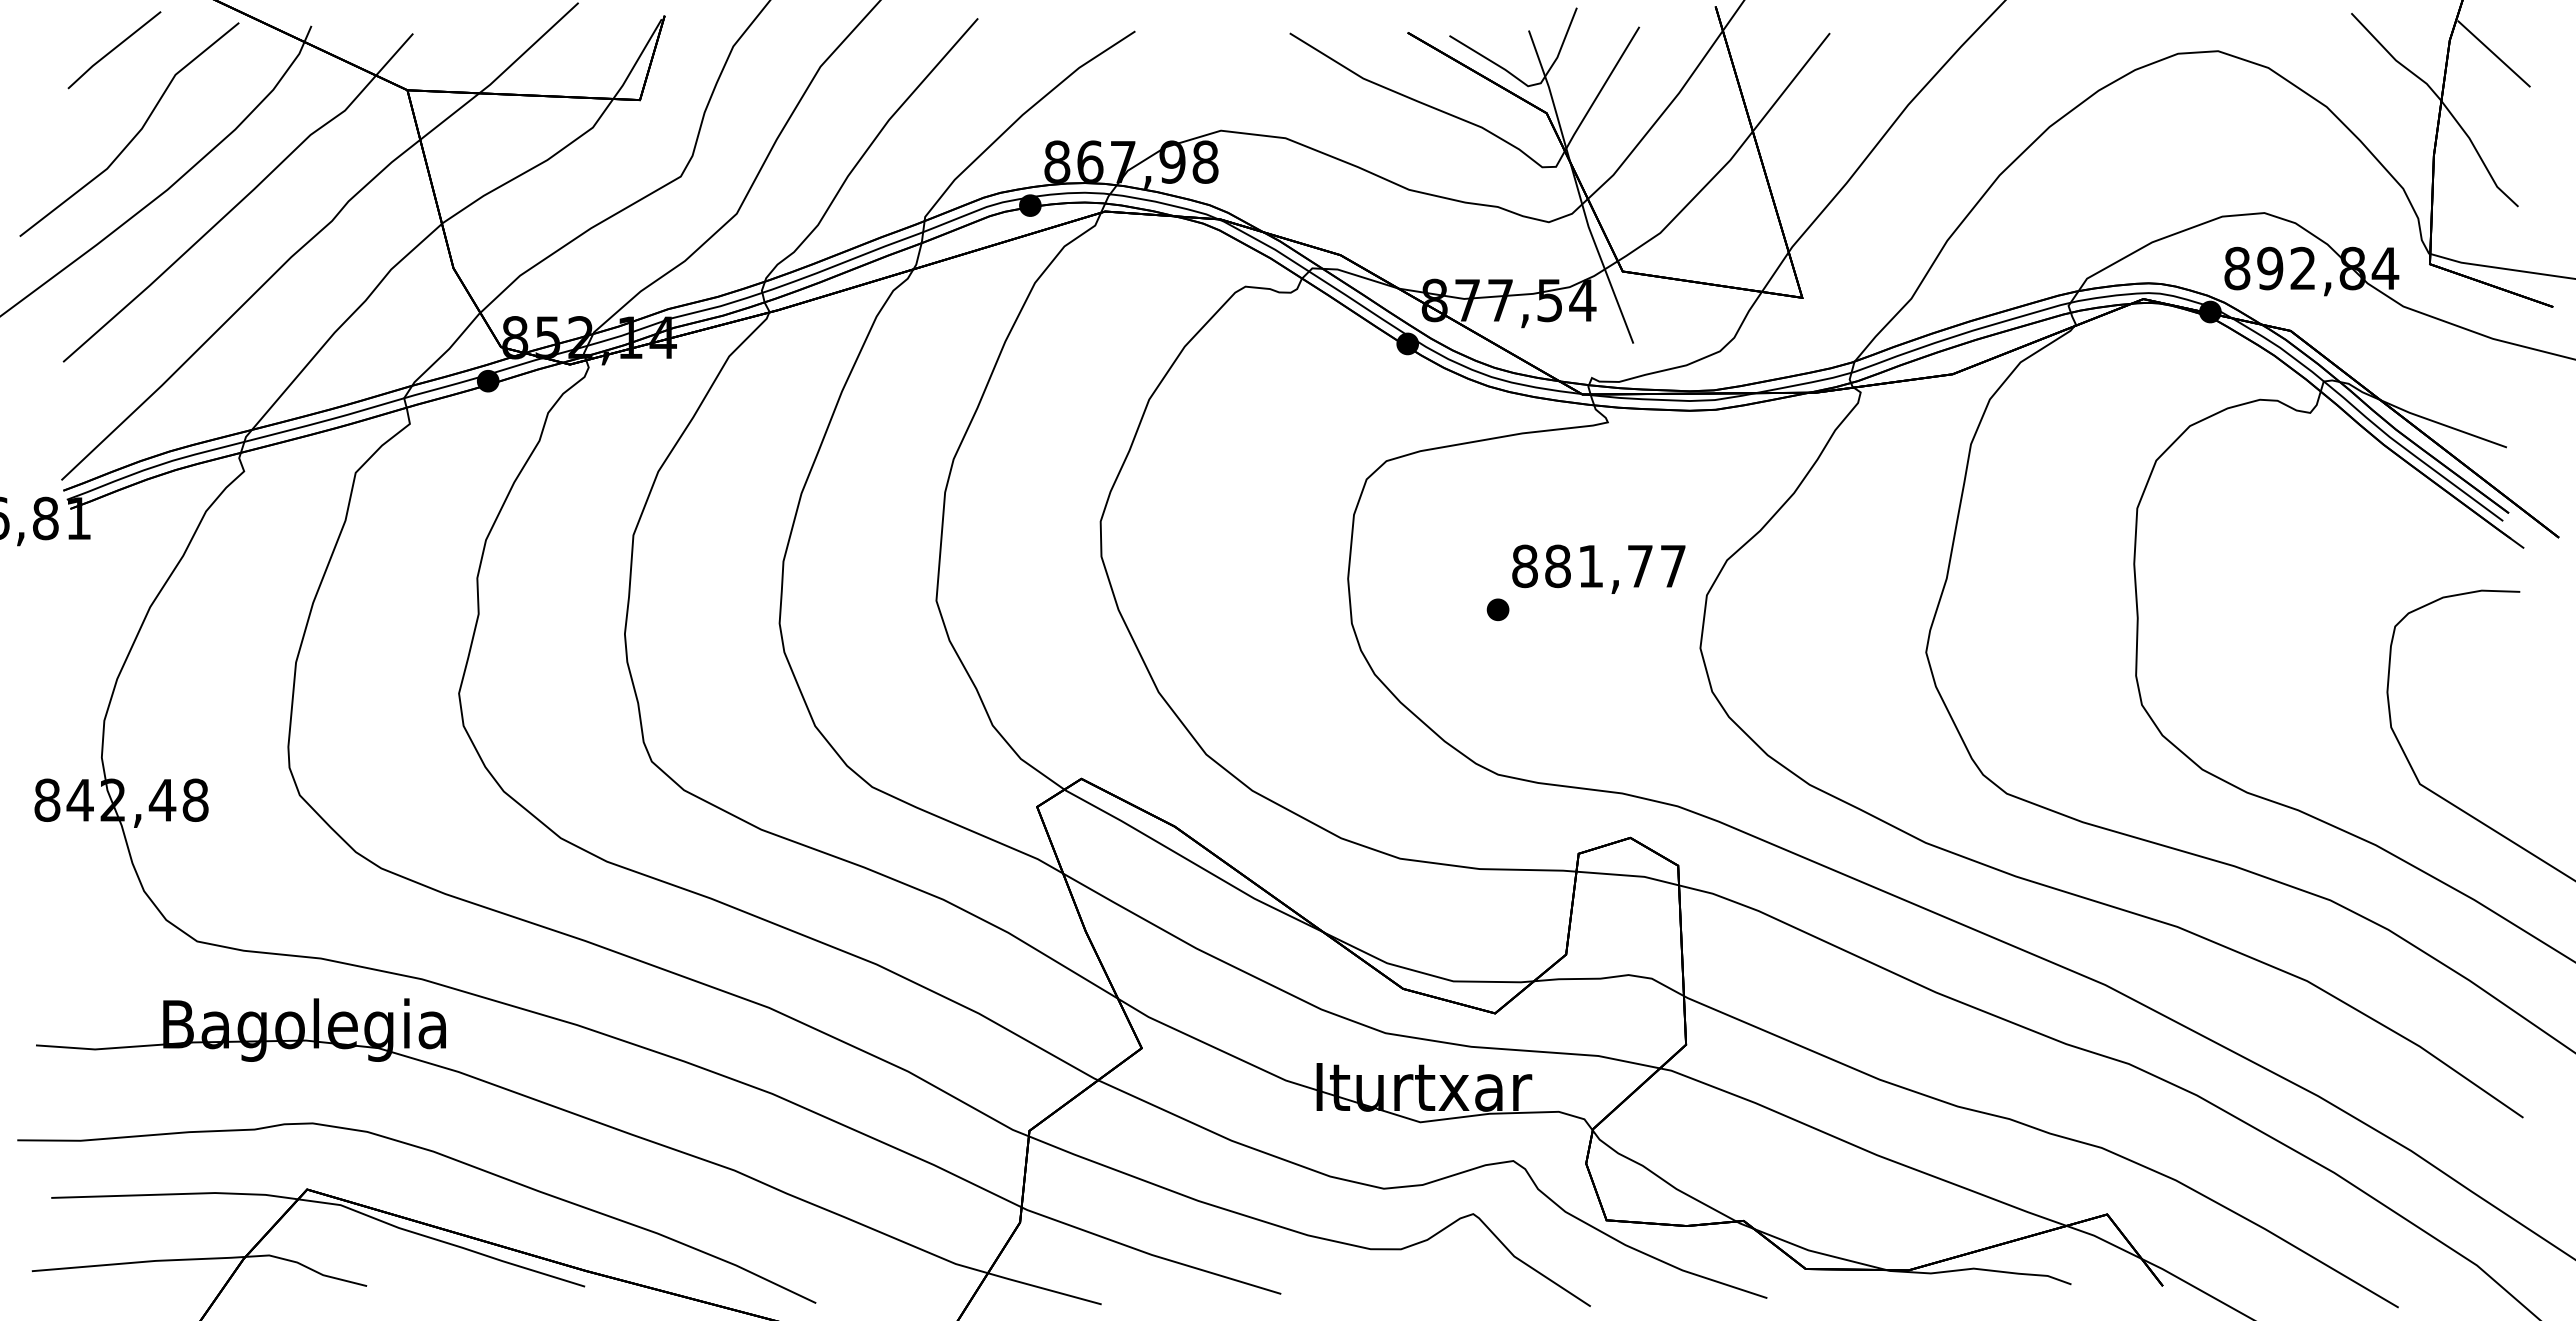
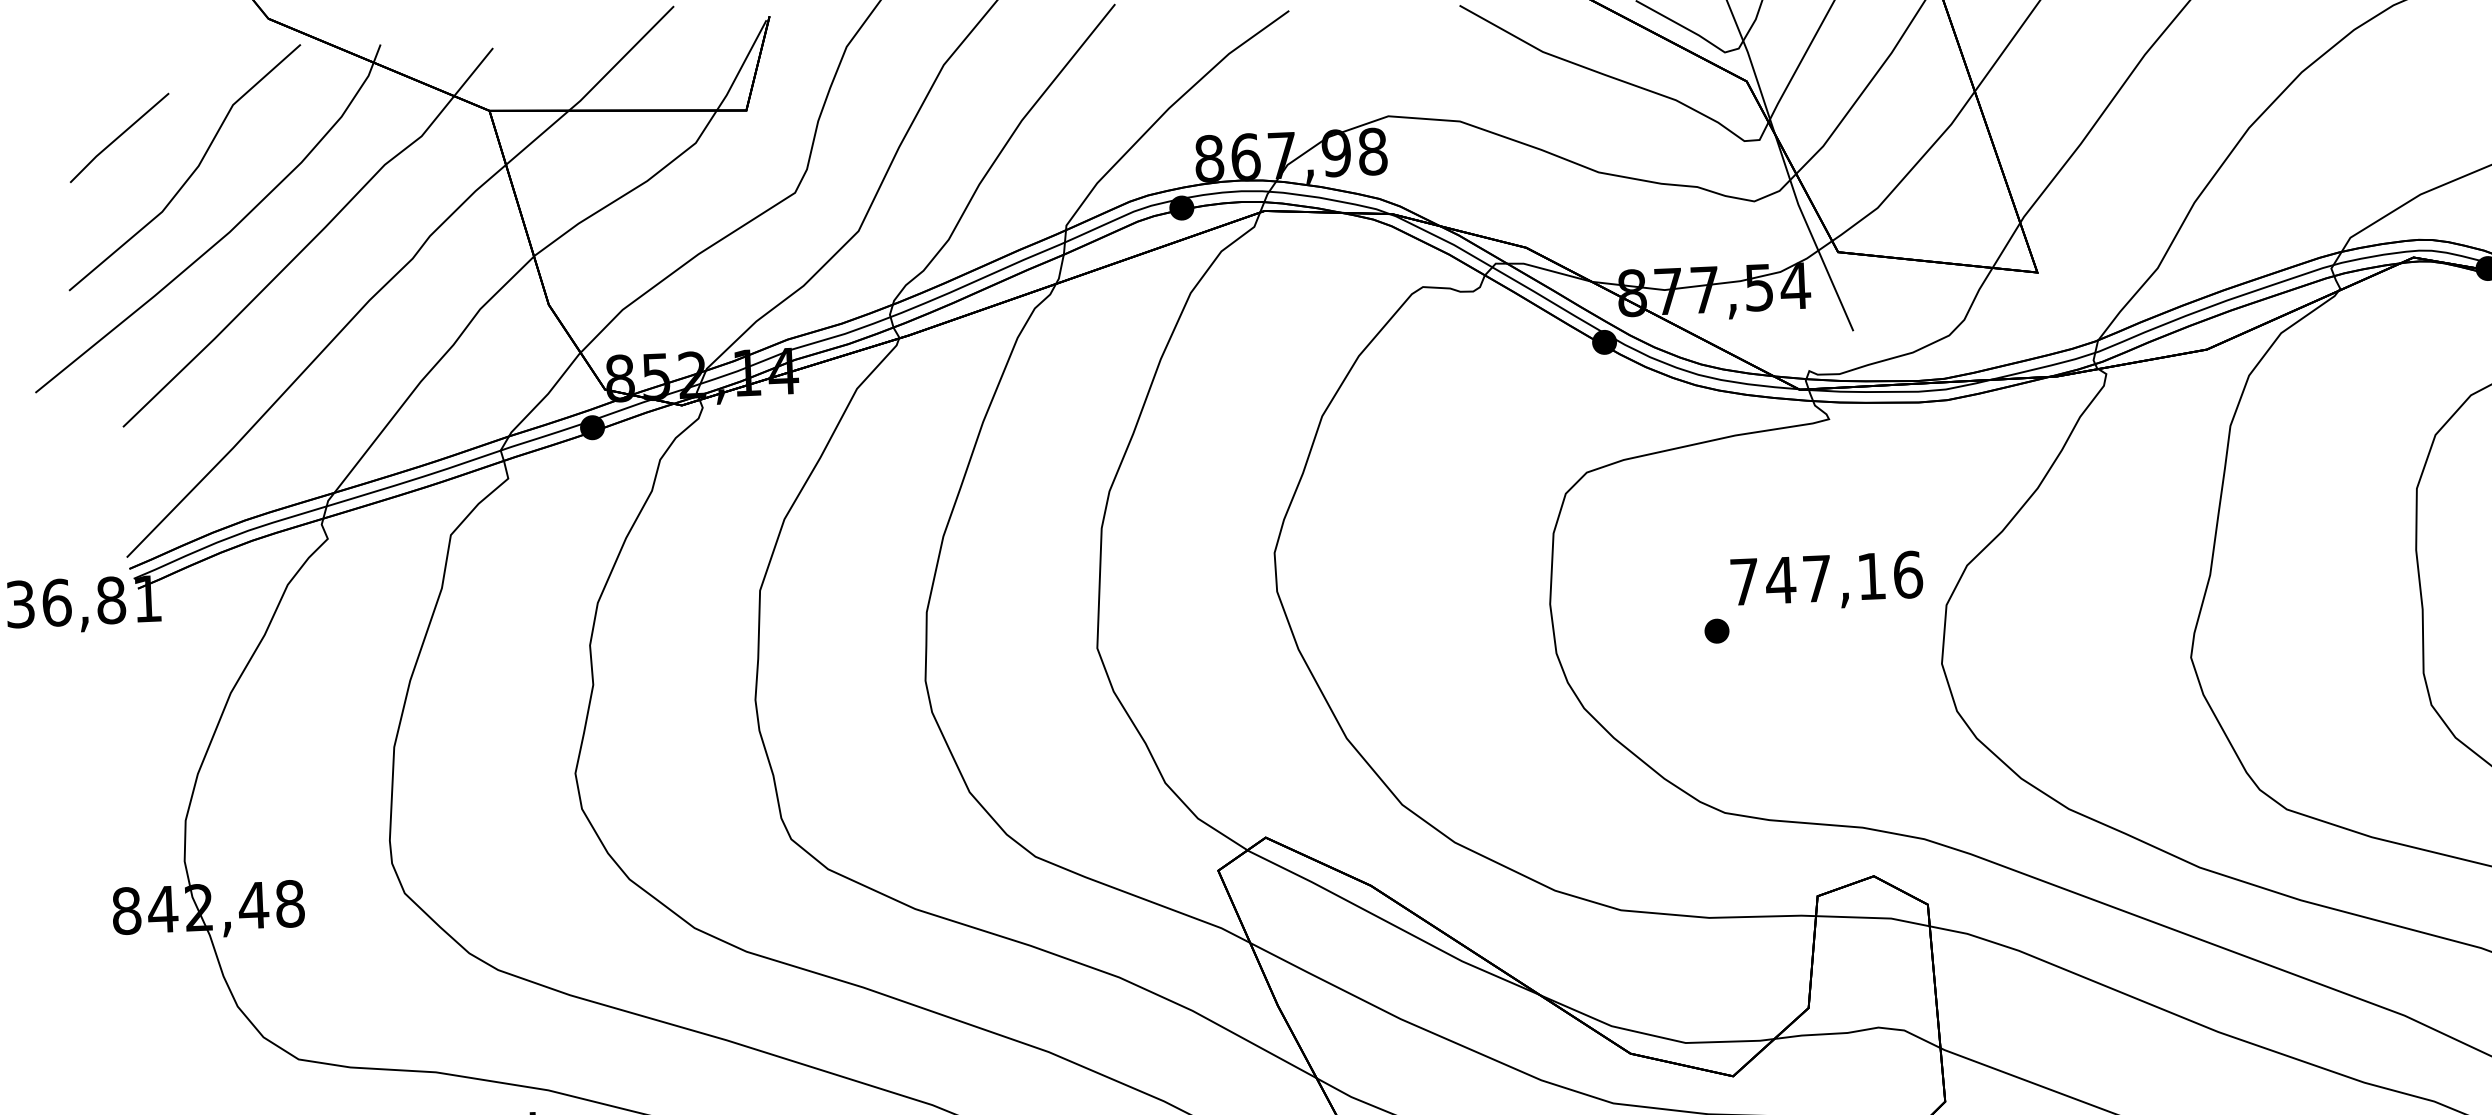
line: (114, 49) -> (119, 137), moved
text: (1599, 566) -> (1826, 578), 881,77 -> 747,16

